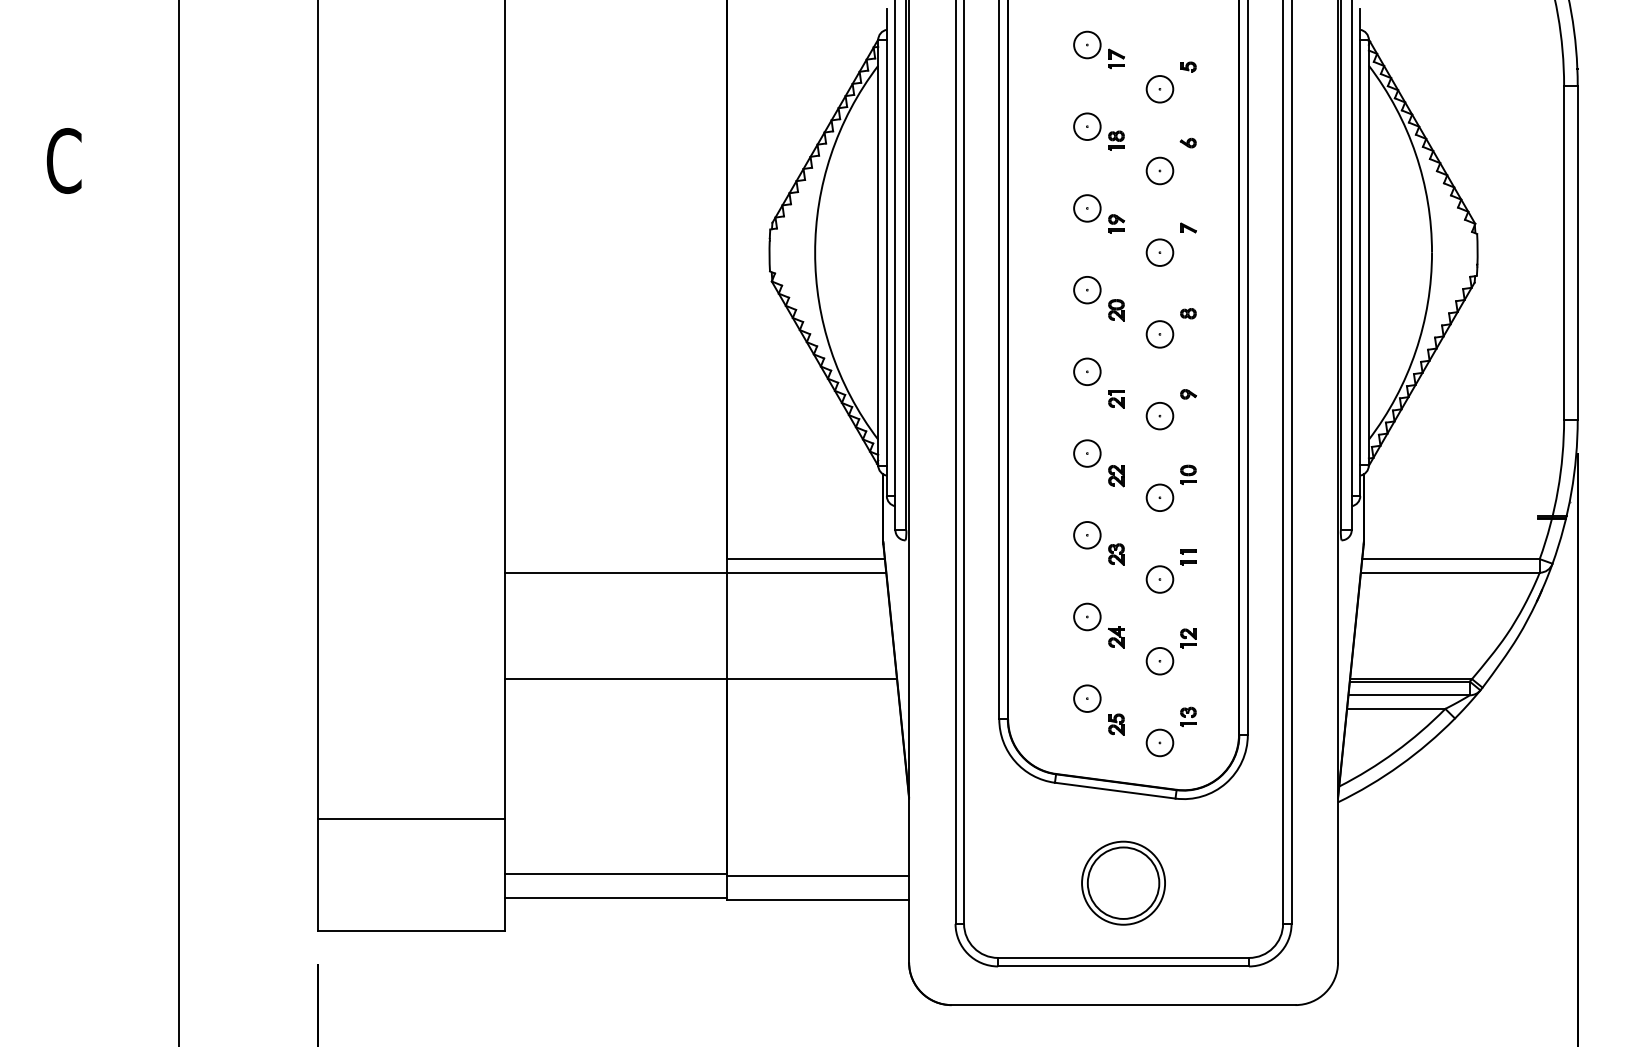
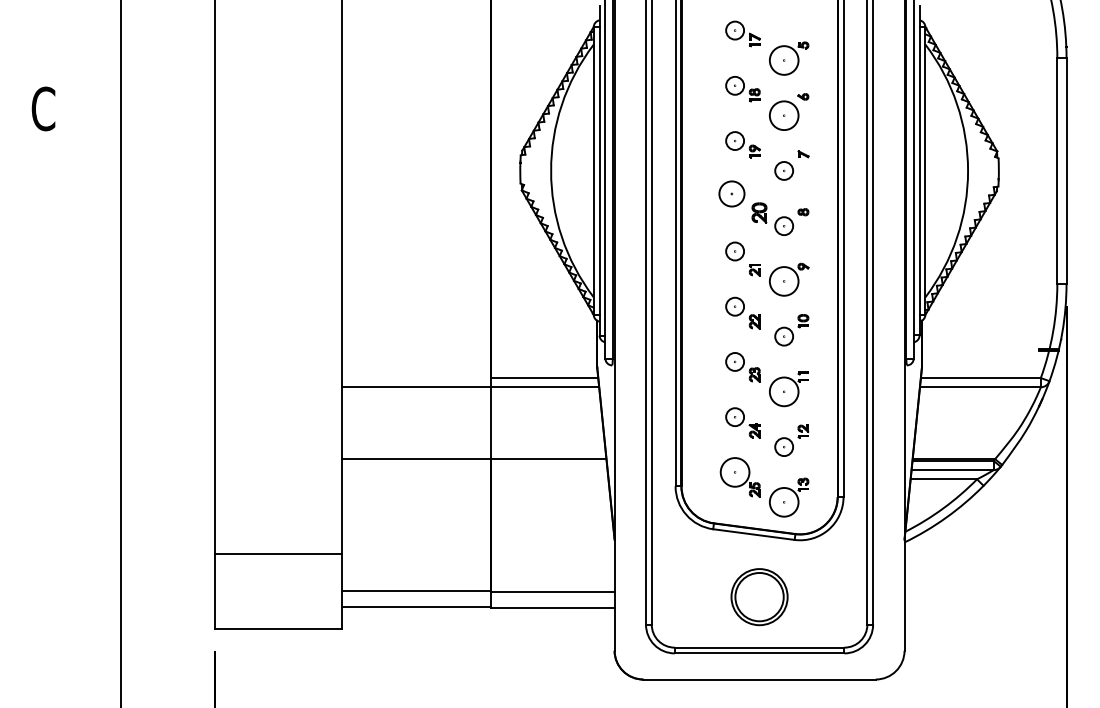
circle: (1160, 89) -> (784, 60), size x1.6
circle: (1160, 170) -> (784, 115), size x1.6
part: (1098, 297) -> (742, 201), size x1.4
circle: (1160, 416) -> (784, 281), size x1.6
circle: (1160, 578) -> (784, 391), size x1.6
circle: (1087, 698) -> (735, 472), size x1.6
circle: (1160, 743) -> (784, 502), size x1.6

